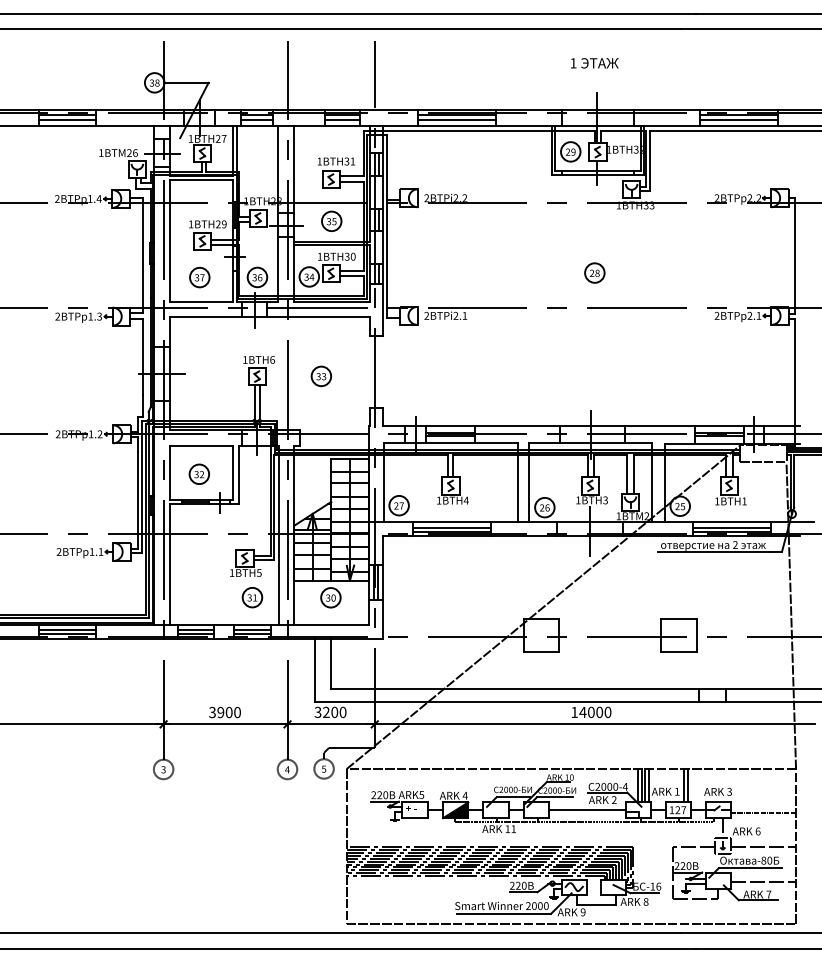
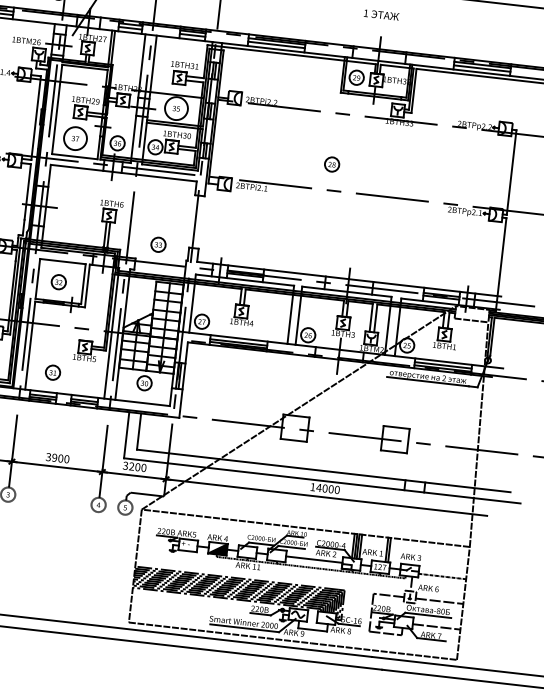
circle: (331, 221) -> (176, 108), size x1.6
part: (594, 272) -> (331, 164), moved
circle: (199, 277) -> (75, 138), size x1.6
part: (321, 376) -> (158, 244), moved
part: (252, 597) -> (53, 372), moved

